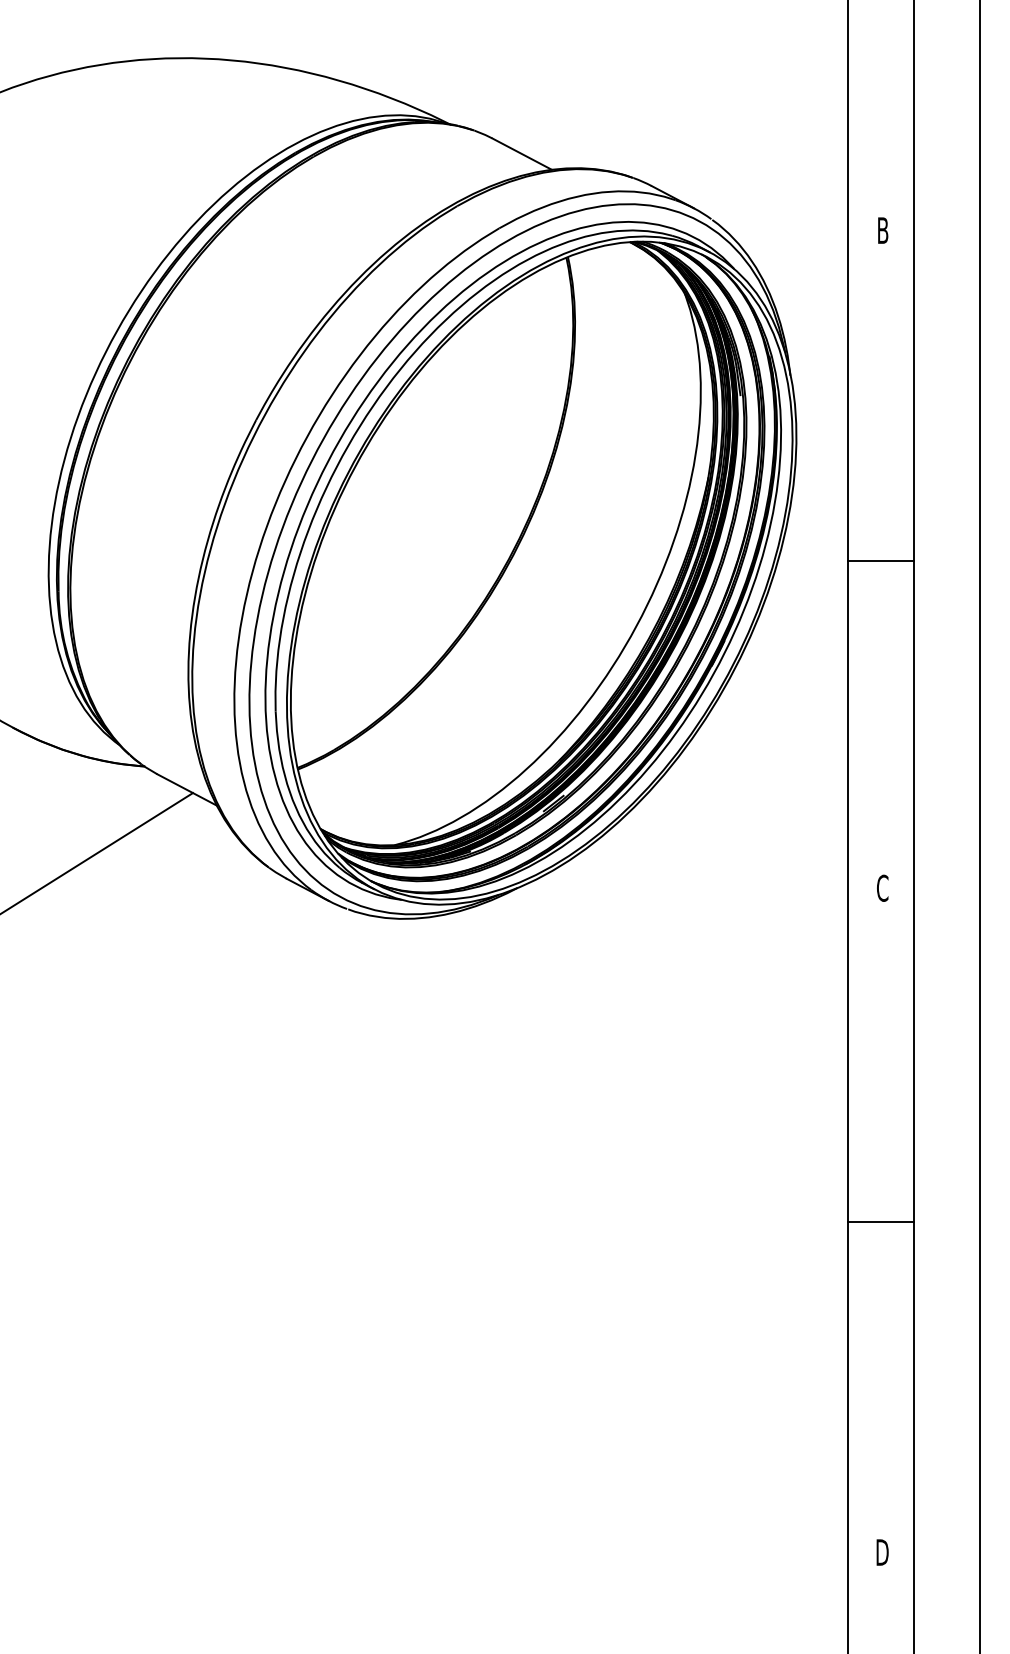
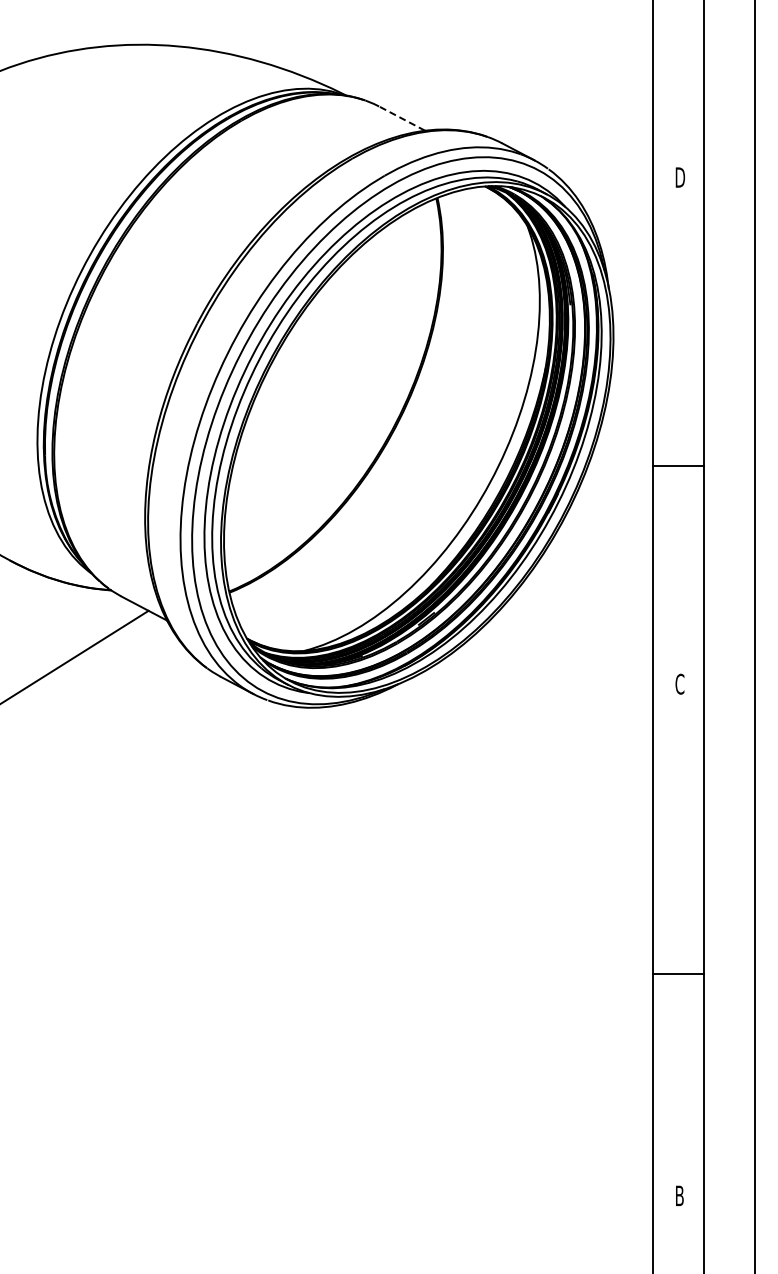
line: (522, 153) -> (402, 118), solid -> dashed
text: (883, 230) -> (680, 177), B -> D
line: (879, 561) -> (677, 466), moved
line: (879, 1222) -> (677, 974), moved
text: (882, 1551) -> (679, 1195), D -> B

